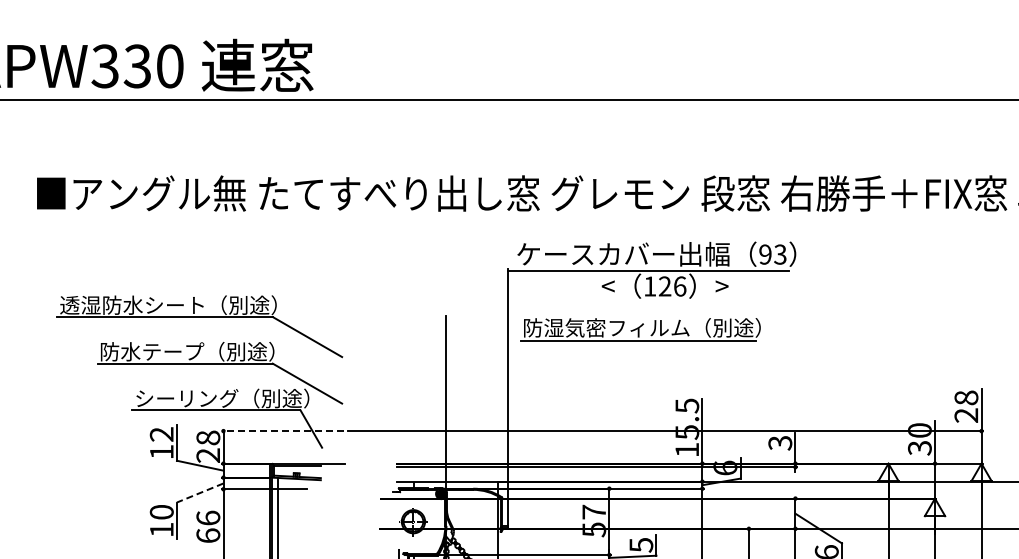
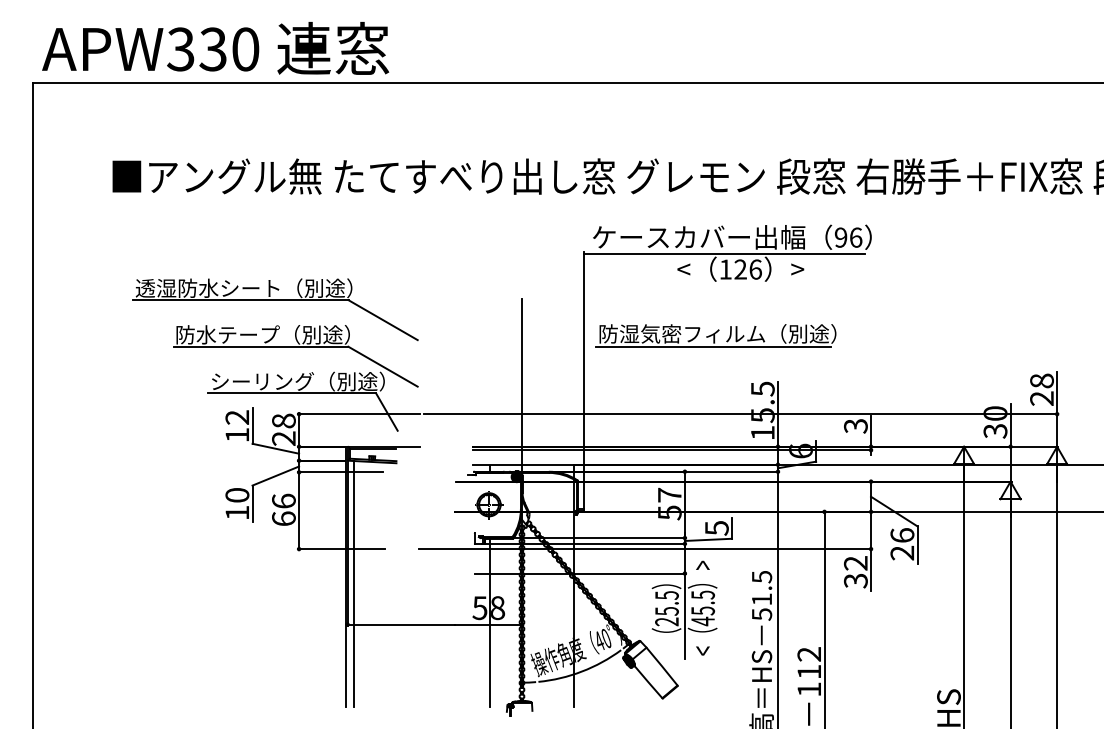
text: (779, 254) -> (855, 237), 93 -> 96
part: (639, 329) -> (715, 335), moved
line: (282, 431) -> (358, 414), dashed -> solid
line: (199, 493) -> (275, 476), dashed -> solid

